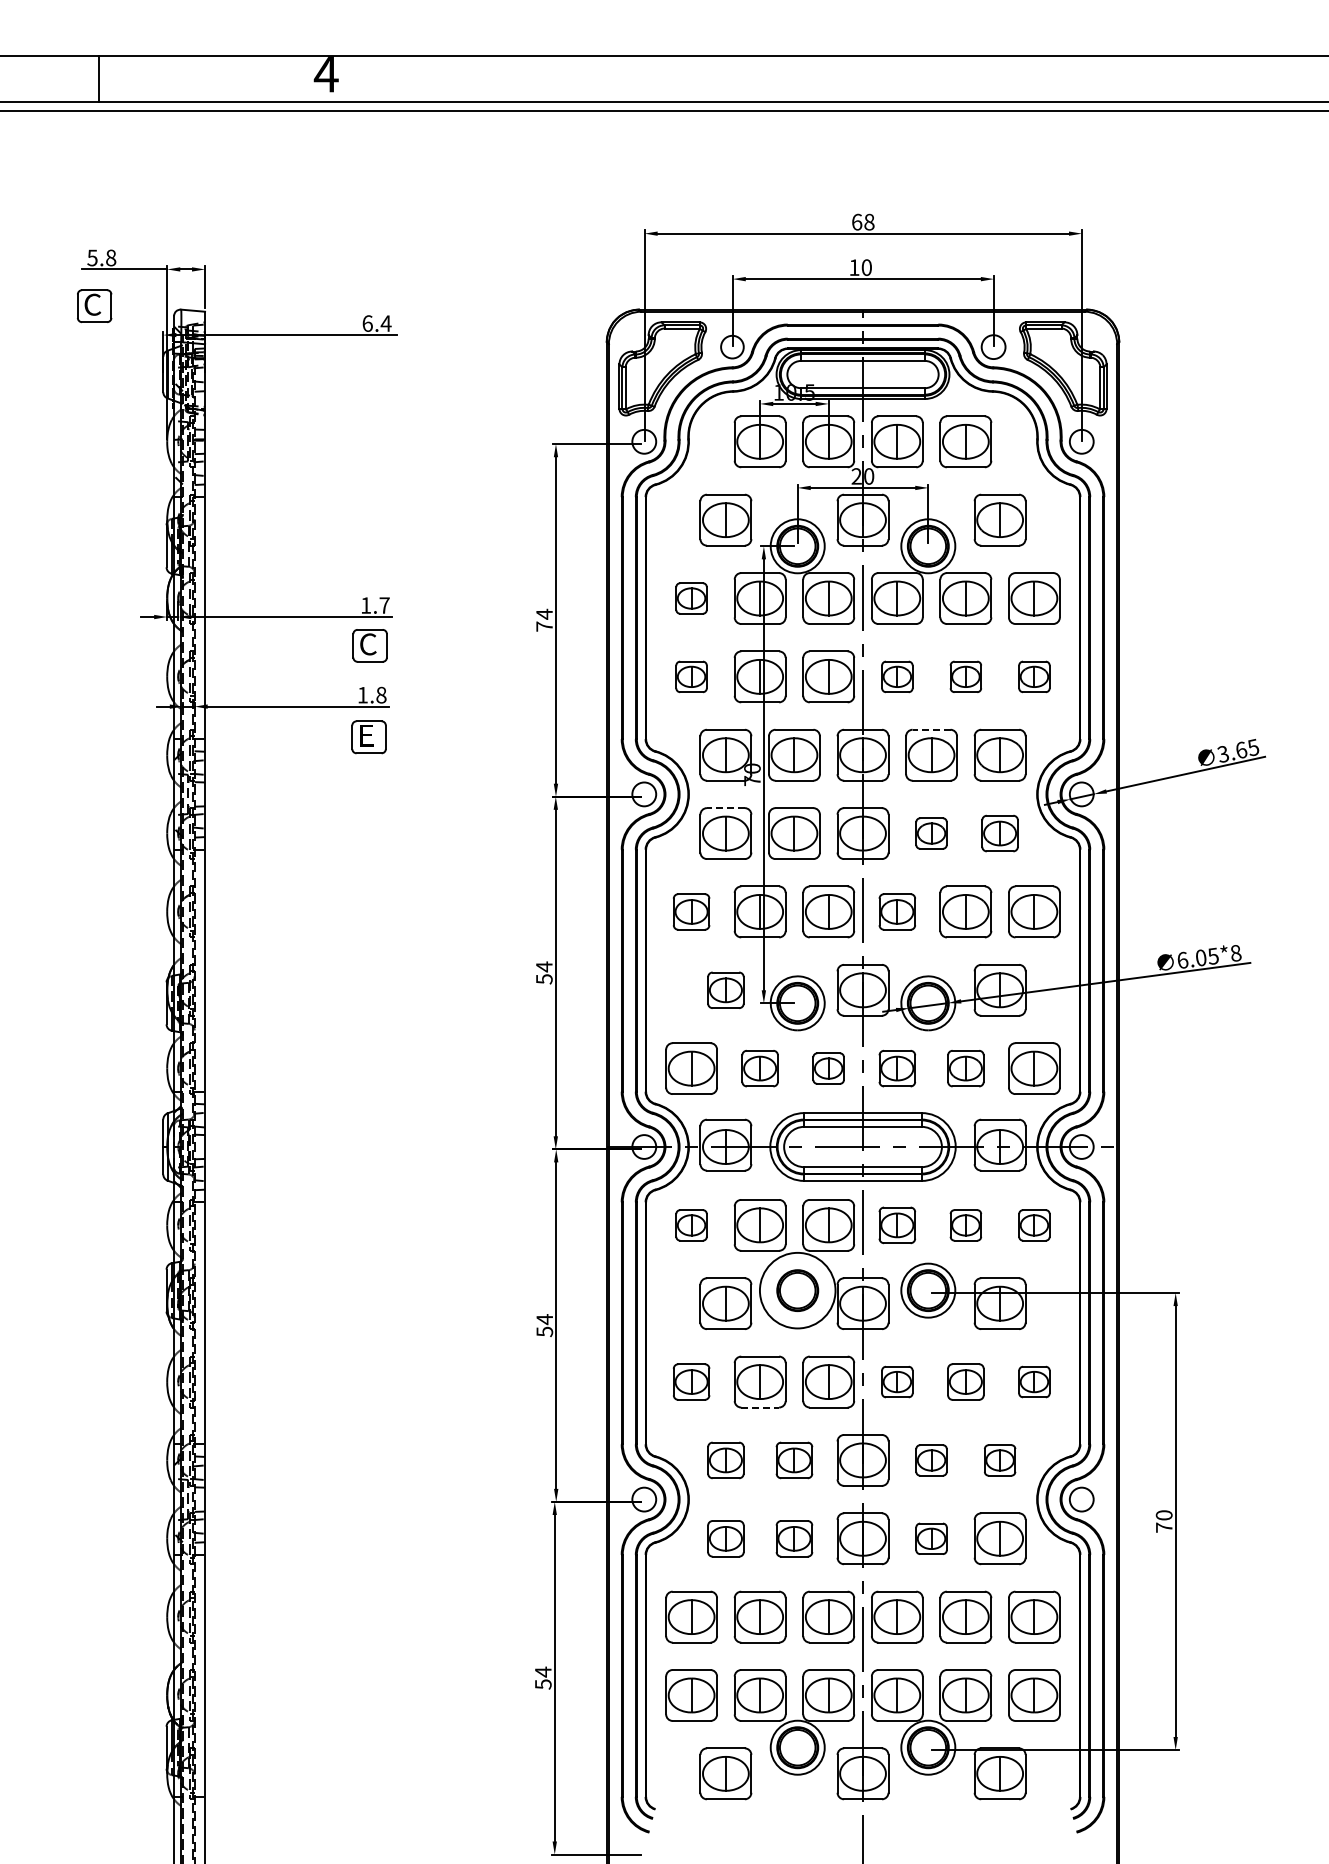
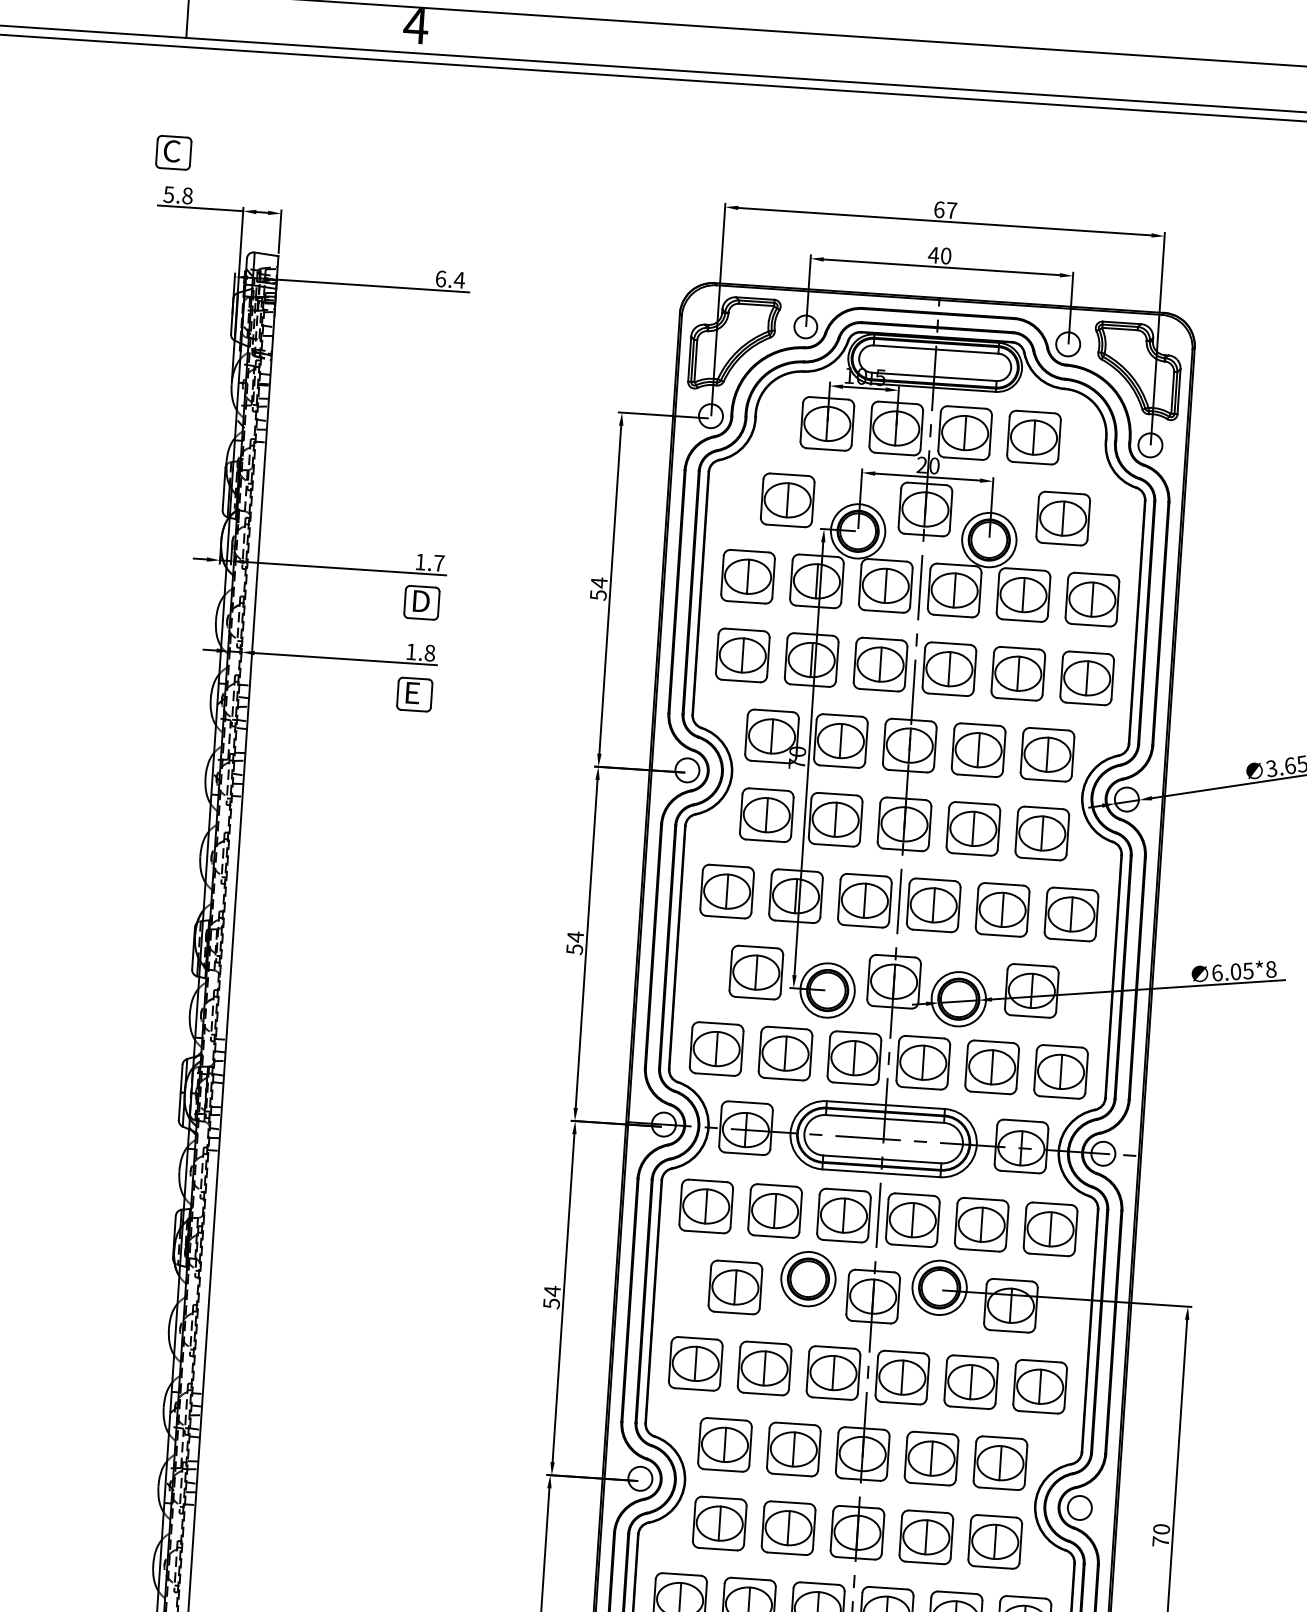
text: (869, 221) -> (951, 209), 68 -> 67
text: (853, 267) -> (932, 255), 10 -> 40
part: (94, 306) -> (173, 153), moved
part: (691, 598) -> (747, 576), size x1.67
text: (544, 626) -> (598, 595), 74 -> 54
text: (368, 644) -> (420, 601), C -> D
part: (691, 676) -> (742, 655), size x1.67
part: (897, 676) -> (949, 668), size x1.67
part: (965, 676) -> (1017, 673), size x1.67
part: (1034, 676) -> (1087, 677), size x1.67
line: (931, 729) -> (980, 724), dashed -> solid
line: (725, 808) -> (768, 789), dashed -> solid
part: (931, 833) -> (973, 828), size x1.67
part: (999, 833) -> (1041, 833), size x1.43
part: (691, 911) -> (727, 891), size x1.43
part: (897, 911) -> (933, 904), size x1.43
part: (725, 990) -> (755, 972), size x1.43
part: (759, 1068) -> (784, 1053), size x1.43
part: (828, 1068) -> (854, 1058), size x1.67
part: (897, 1068) -> (923, 1062), size x1.43
part: (965, 1068) -> (991, 1067), size x1.43
part: (691, 1225) -> (706, 1206), size x1.67
part: (897, 1225) -> (913, 1220), size x1.43
part: (965, 1225) -> (981, 1224), size x1.67
part: (1034, 1225) -> (1050, 1229), size x1.67
circle: (797, 1290) -> (808, 1278), size x0.71
part: (691, 1381) -> (695, 1363), size x1.43
part: (897, 1381) -> (902, 1377), size x1.67
part: (965, 1381) -> (970, 1381), size x1.43
part: (1034, 1381) -> (1040, 1386), size x1.67
line: (760, 1407) -> (763, 1394), dashed -> solid
part: (725, 1460) -> (724, 1444), size x1.43
part: (794, 1460) -> (793, 1449), size x1.43
part: (931, 1460) -> (931, 1458), size x1.67
part: (999, 1460) -> (999, 1463), size x1.67
part: (725, 1538) -> (719, 1523), size x1.43
part: (794, 1538) -> (788, 1527), size x1.43
part: (931, 1538) -> (926, 1537), size x1.67

